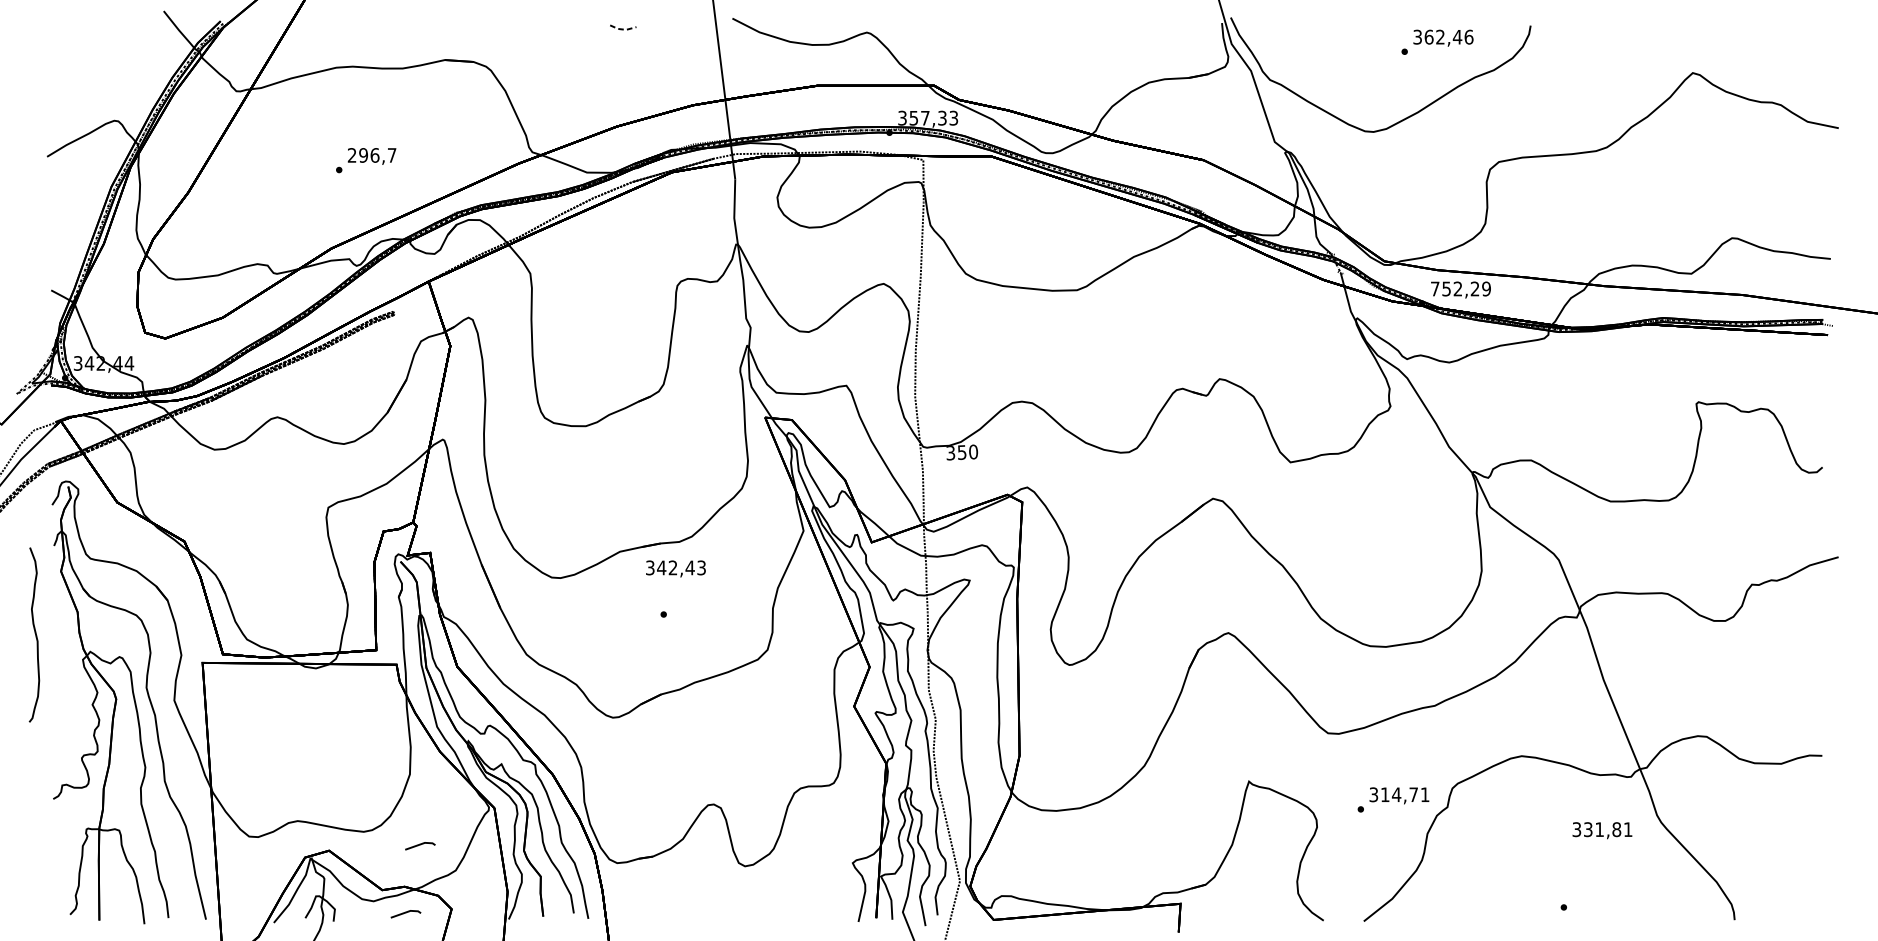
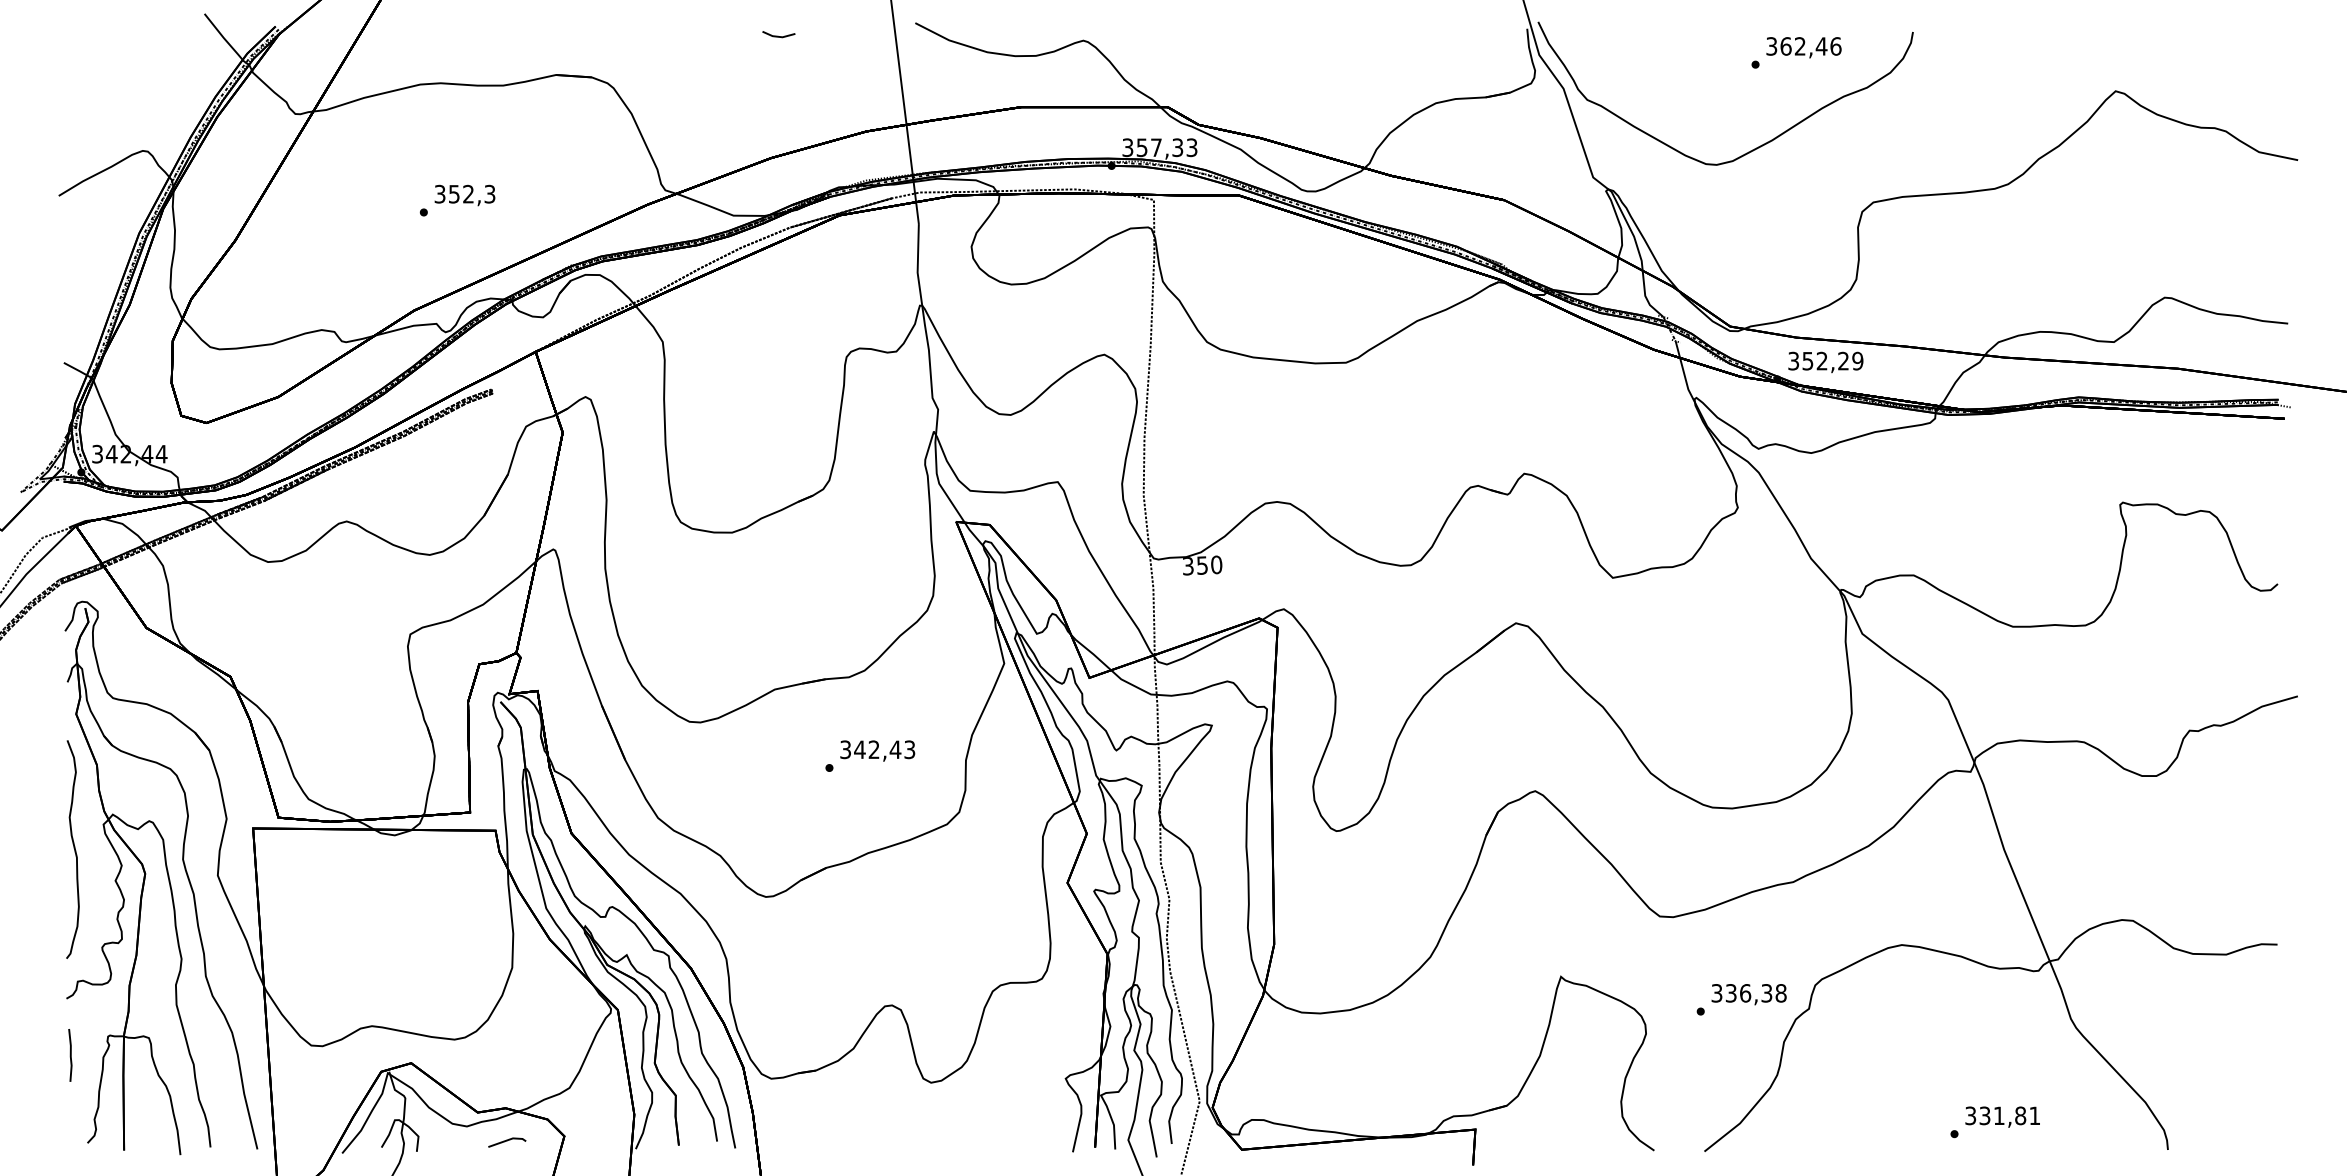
line: (622, 29) -> (778, 36), dashed -> solid
text: (371, 154) -> (464, 193), 296,7 -> 352,3
text: (1435, 288) -> (1793, 360), 752,29 -> 352,29
text: (675, 568) -> (877, 750), moved
curve: (34, 634) -> (73, 848), moved
text: (1404, 794) -> (1755, 993), 314,71 -> 336,38
text: (1602, 830) -> (2002, 1116), moved
line: (56, 844) -> (70, 1055), added
line: (420, 845) -> (525, 1056), removed

